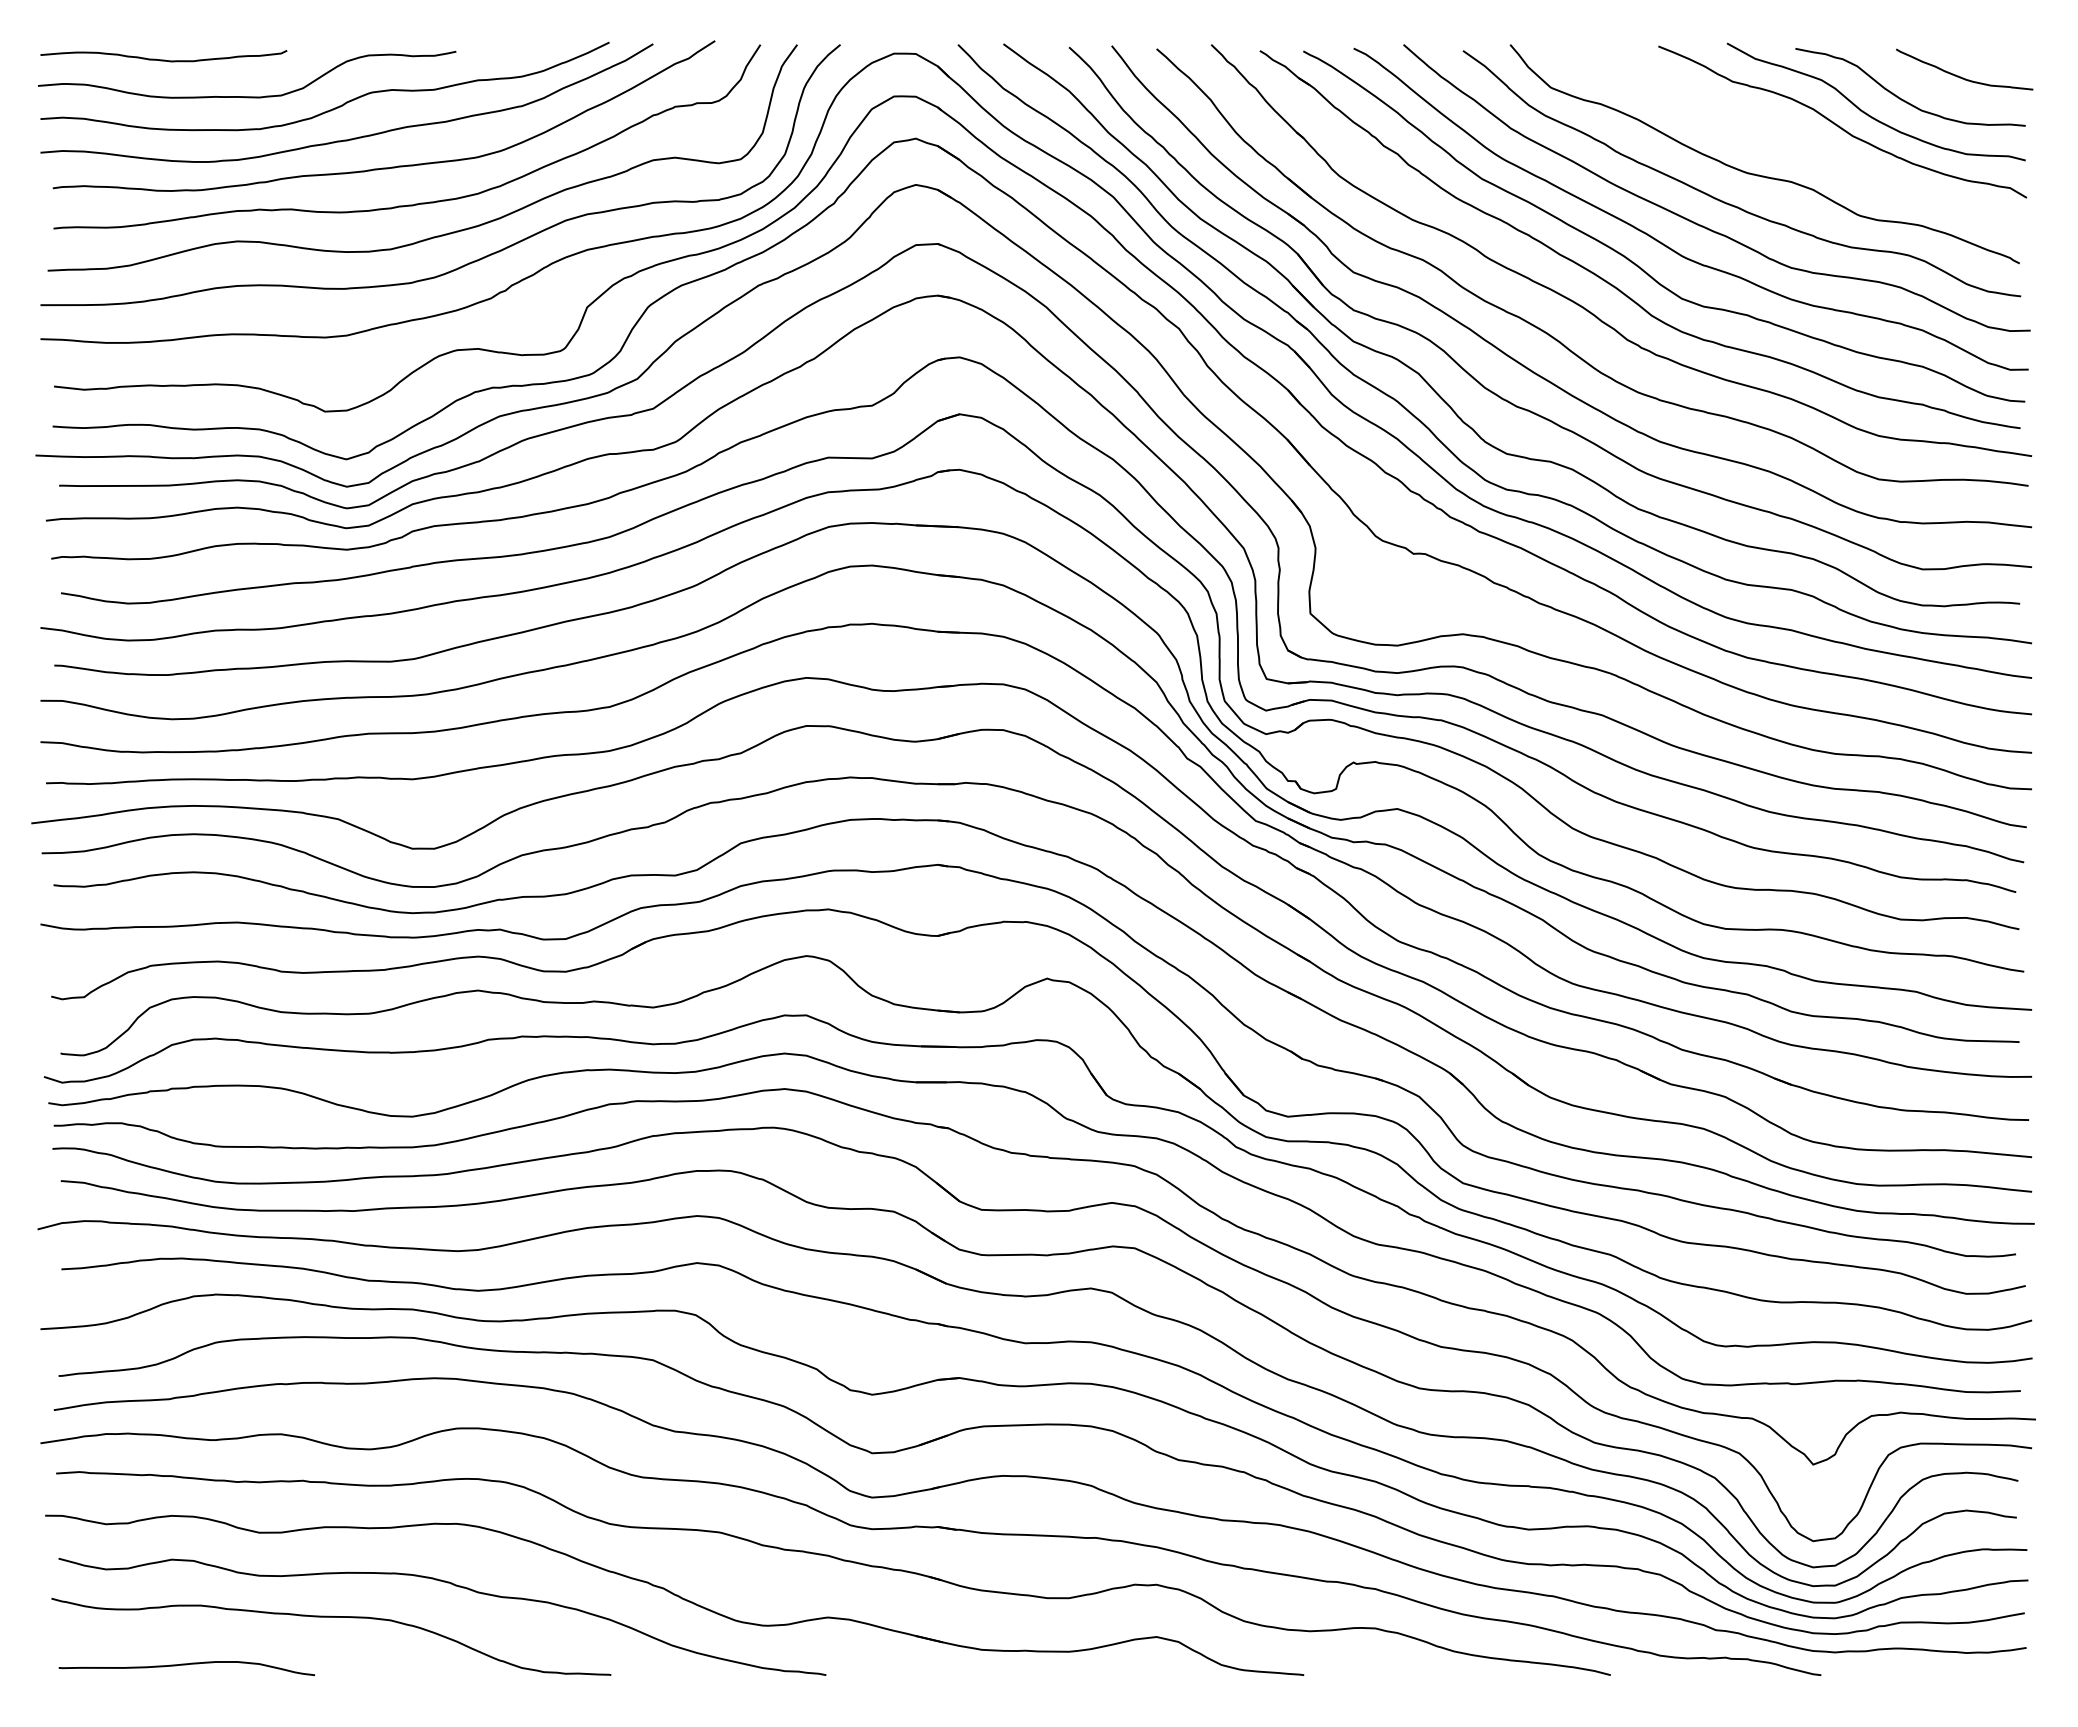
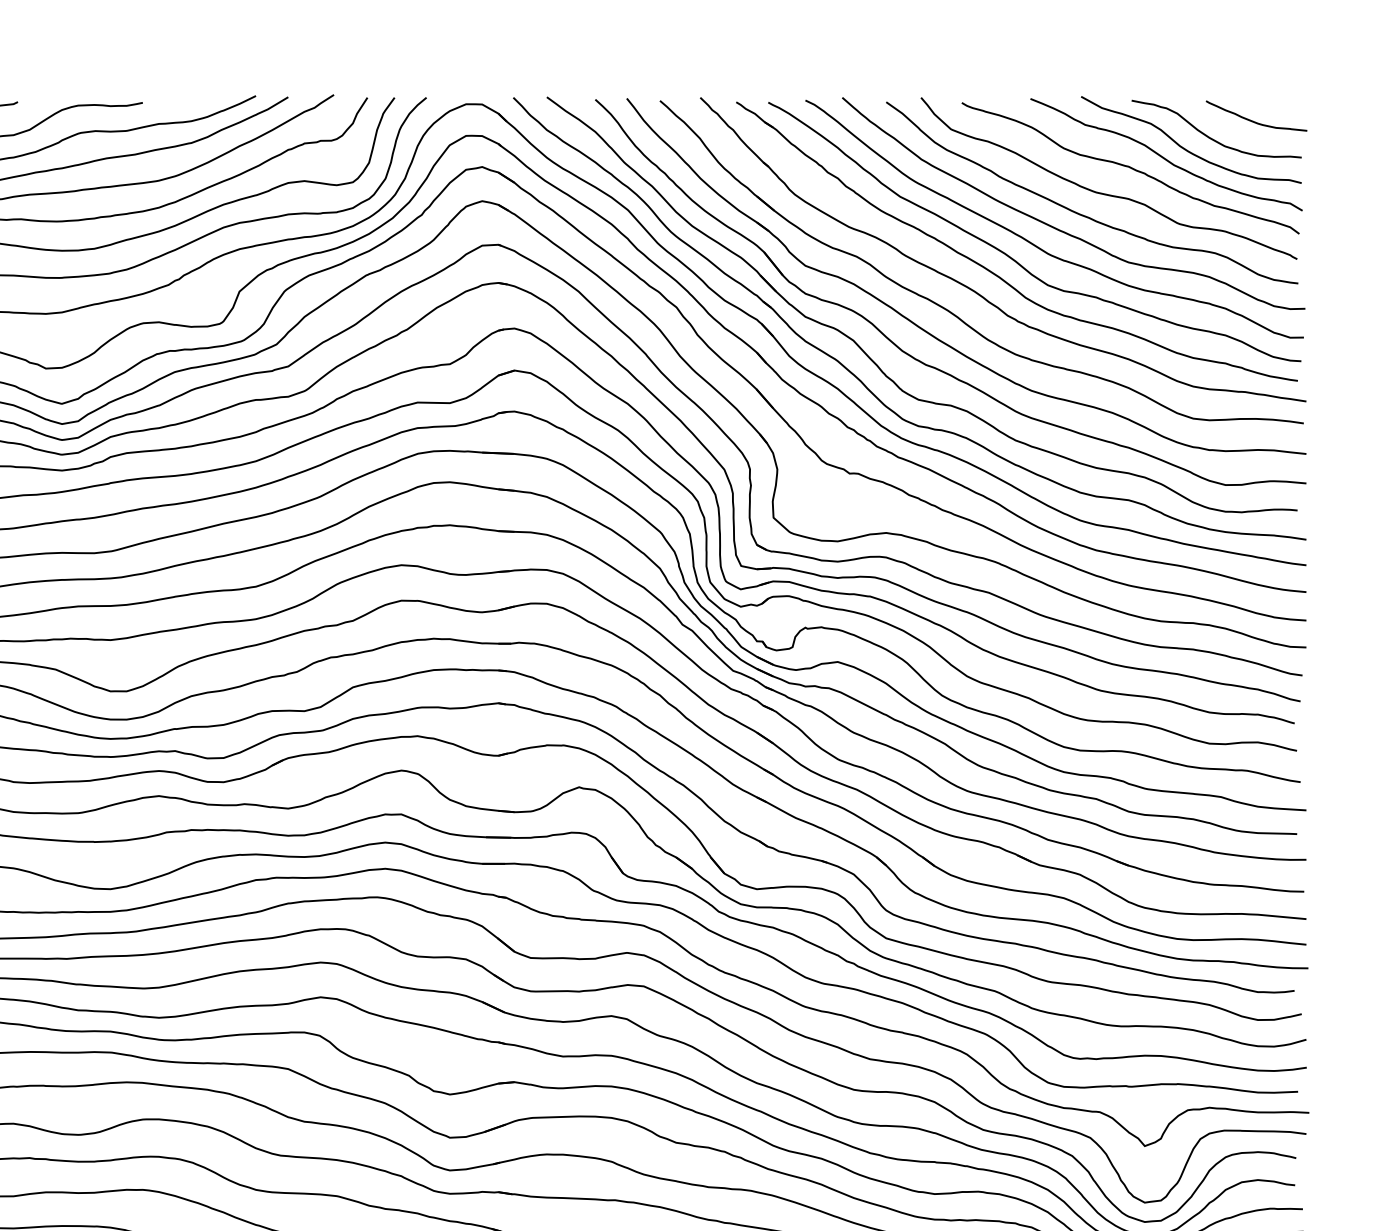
curve: (1793, 140) -> (1130, 168), added

